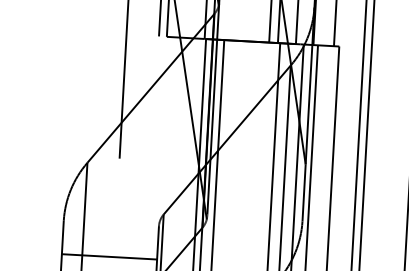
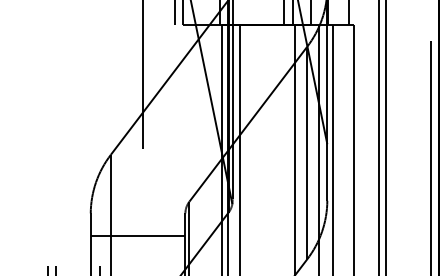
line: (108, 256) -> (137, 235), moved

